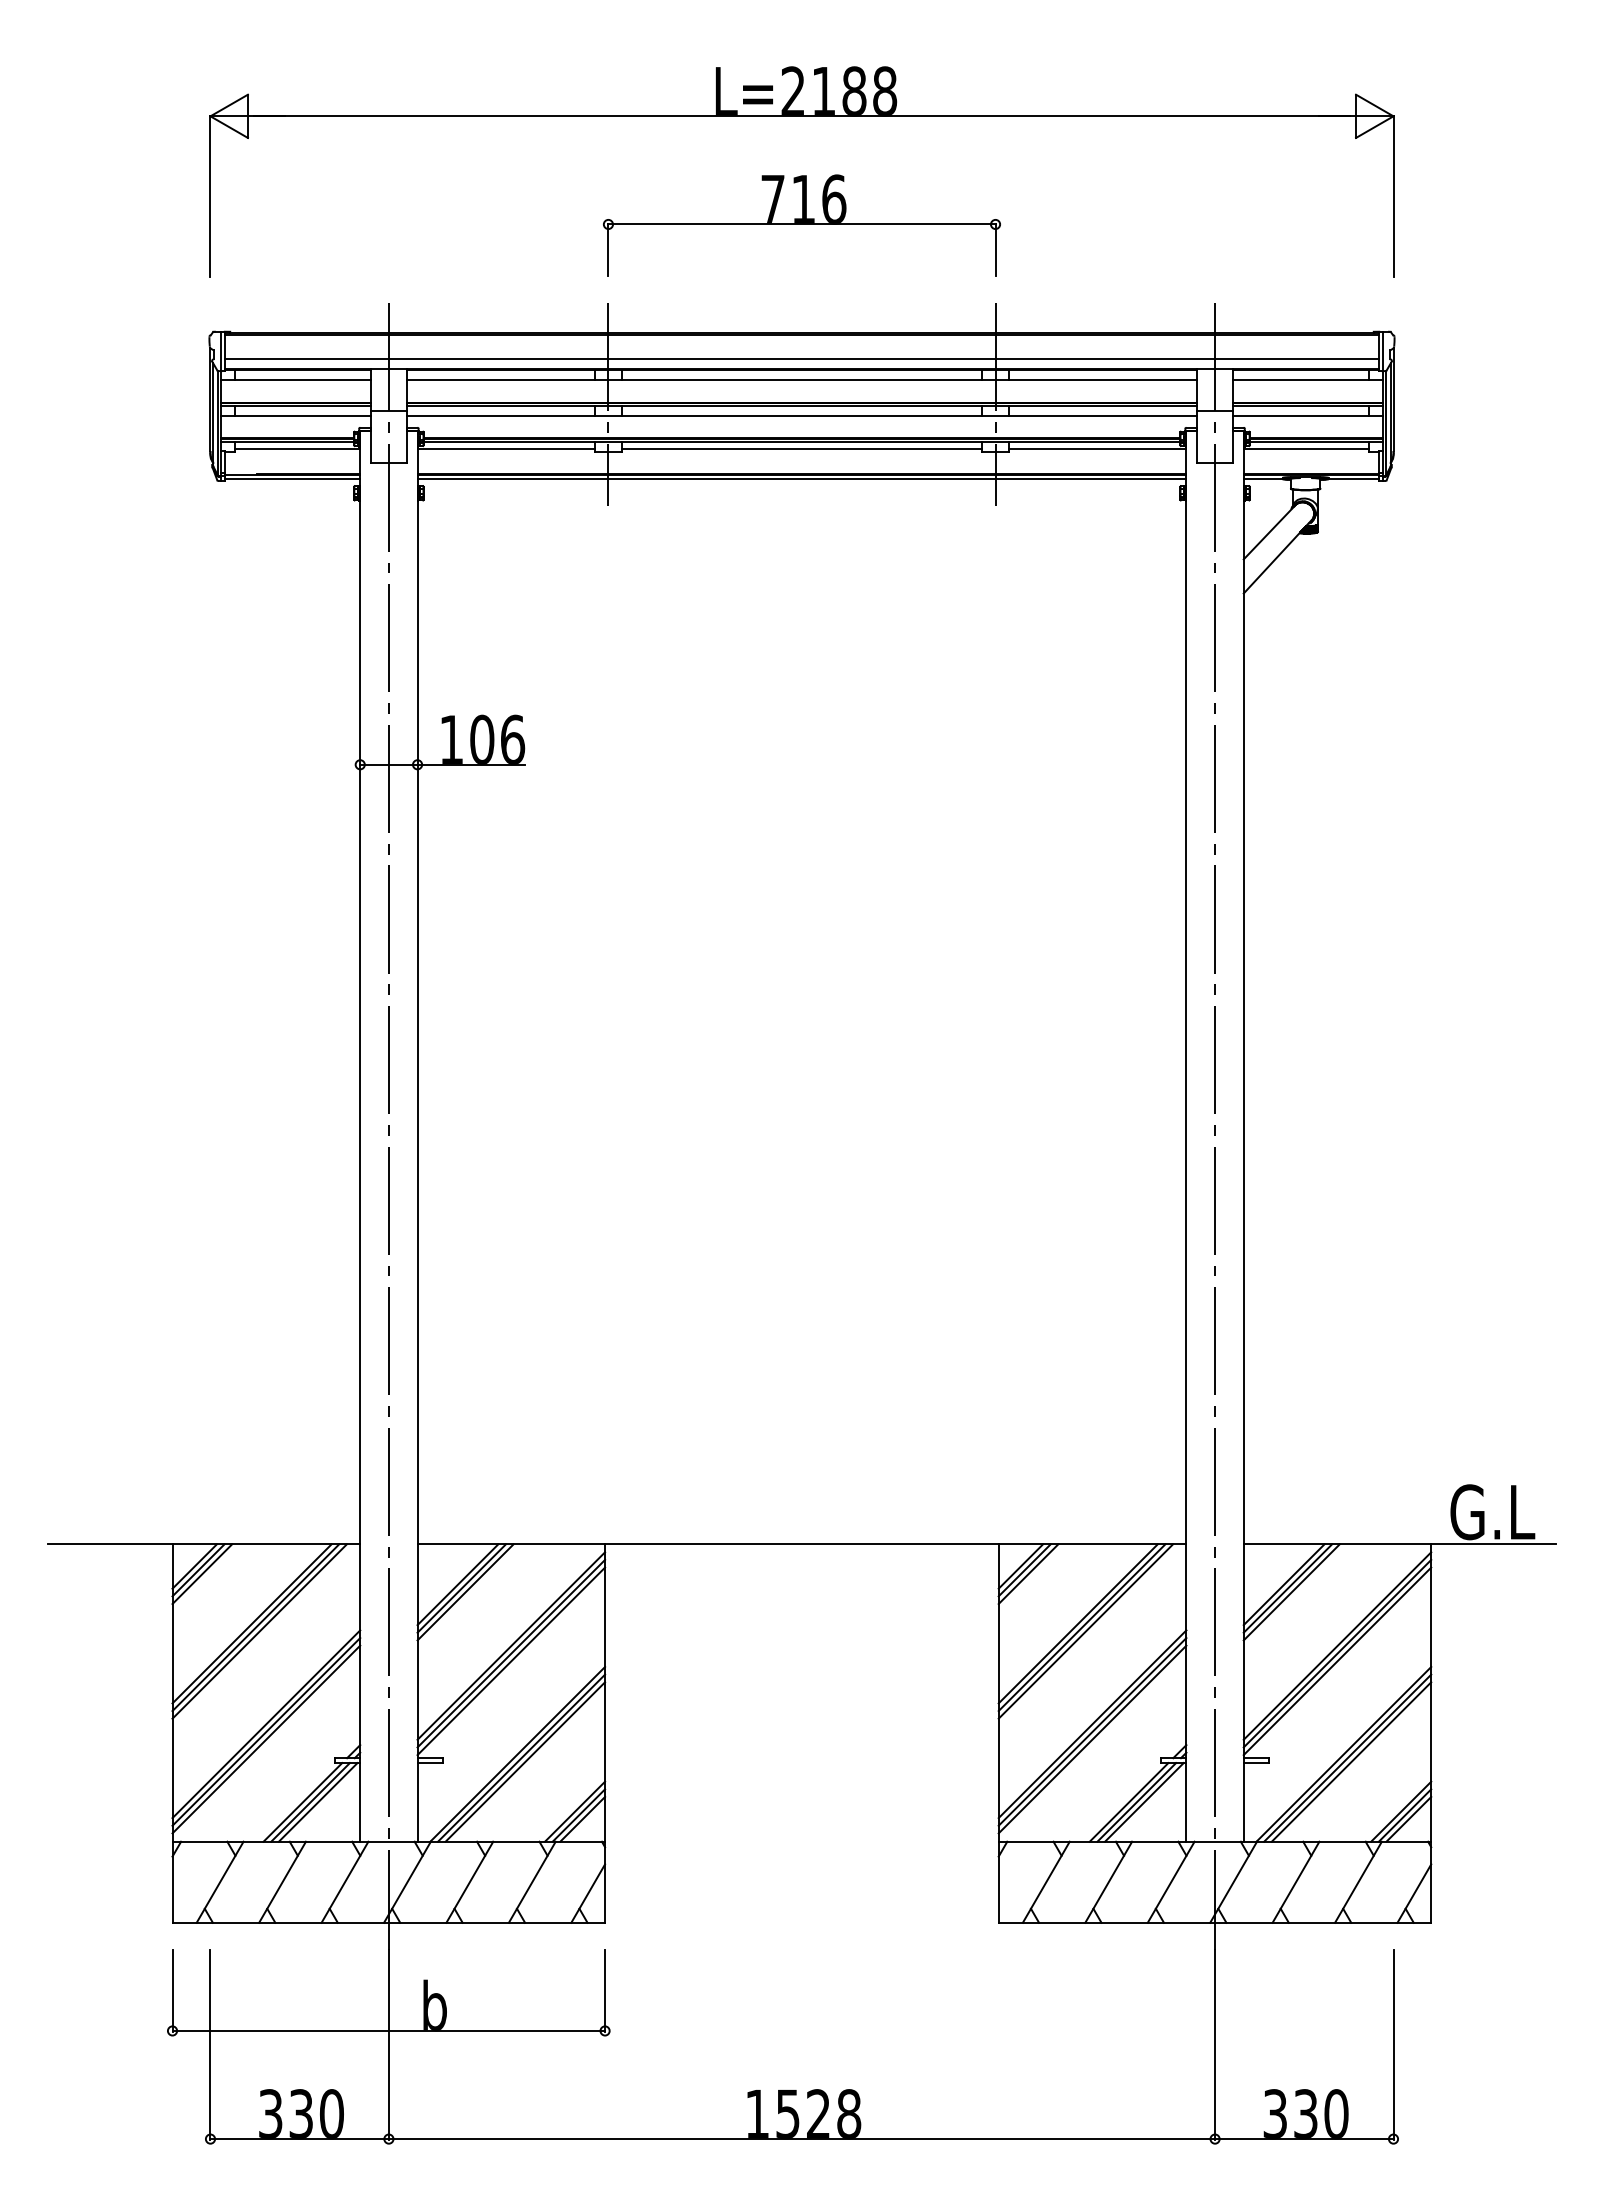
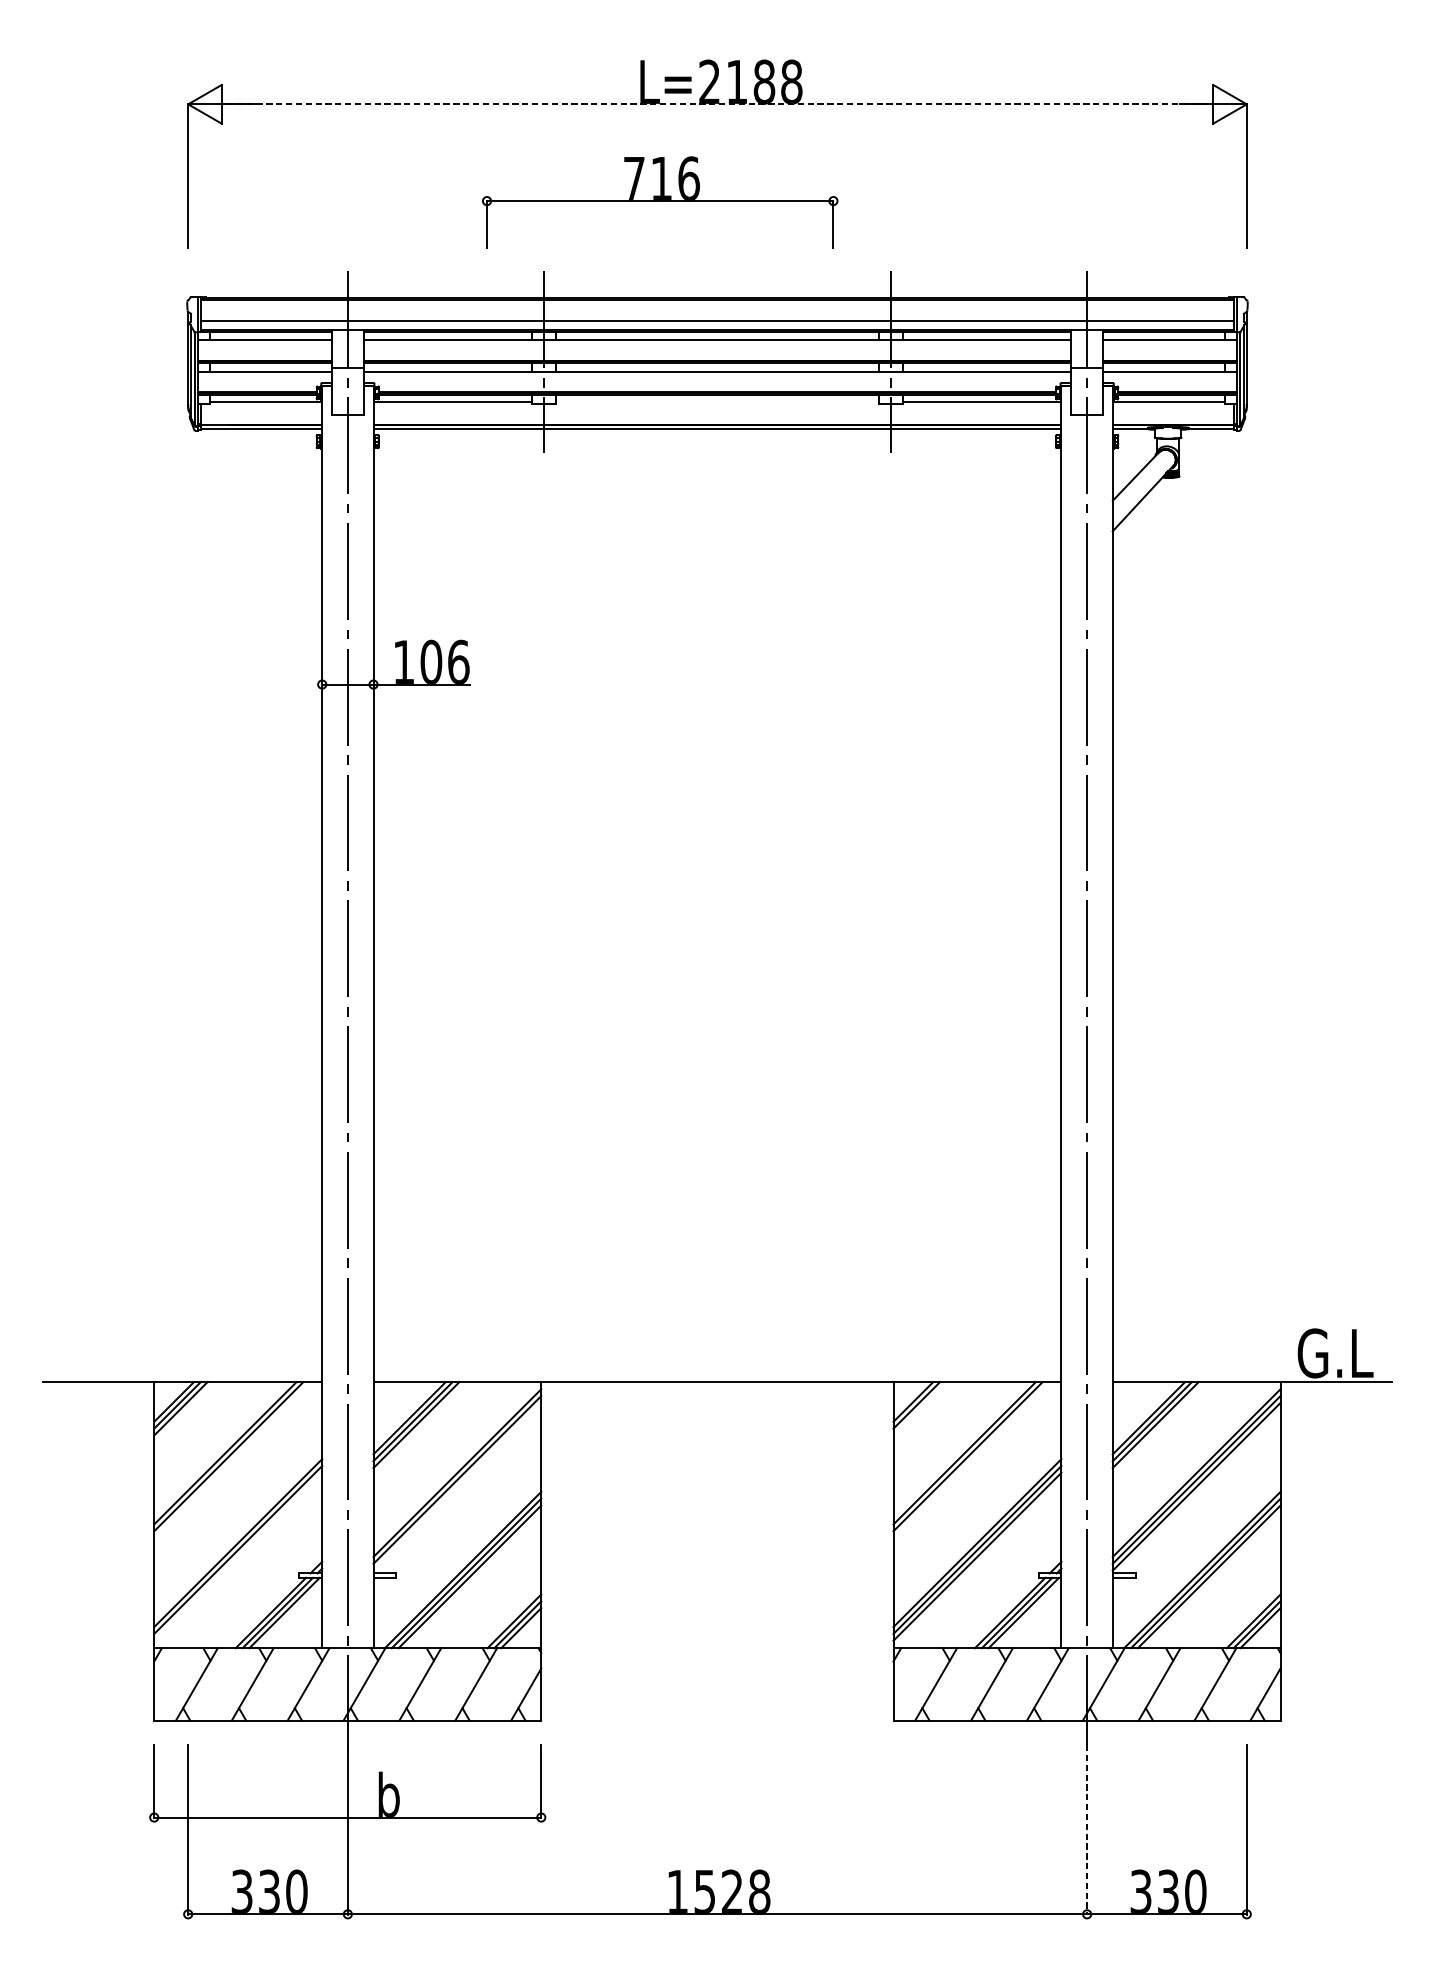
line: (802, 116) -> (717, 104), solid -> dashed
part: (801, 225) -> (659, 202), moved
line: (801, 449) -> (717, 402), removed
line: (1028, 1574) -> (920, 1409), removed
line: (259, 1631) -> (232, 1460), removed
line: (1085, 1631) -> (971, 1460), removed
line: (511, 1661) -> (457, 1486), removed
line: (266, 1739) -> (238, 1556), removed
line: (1215, 2044) -> (1087, 1829), solid -> dashed

